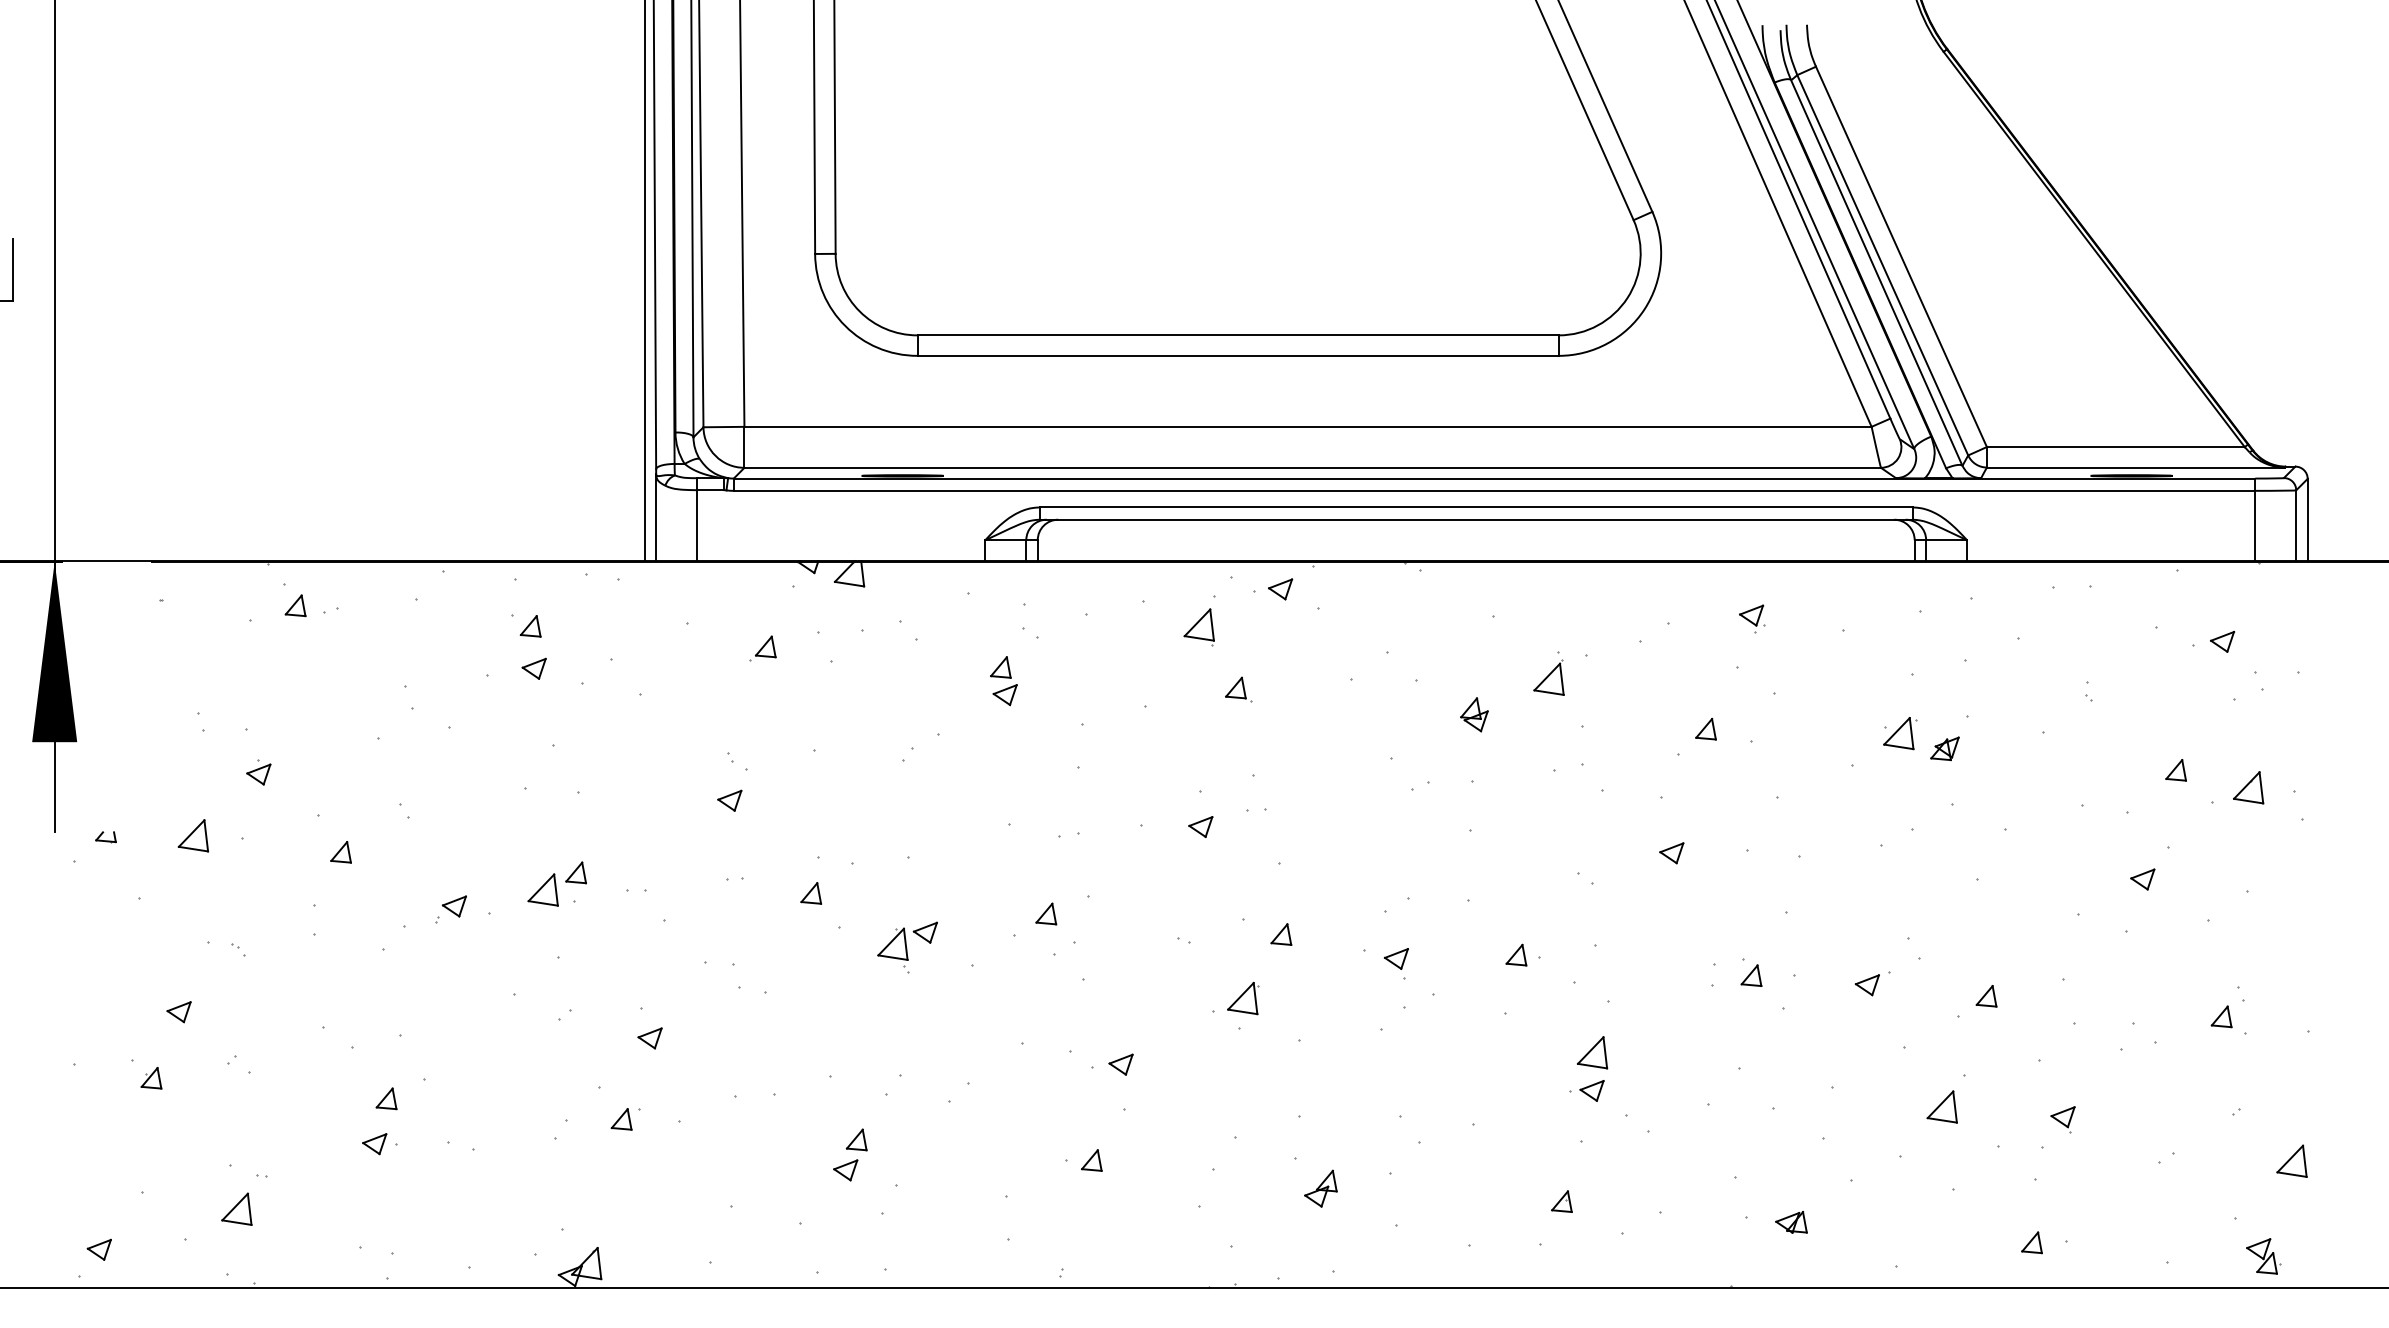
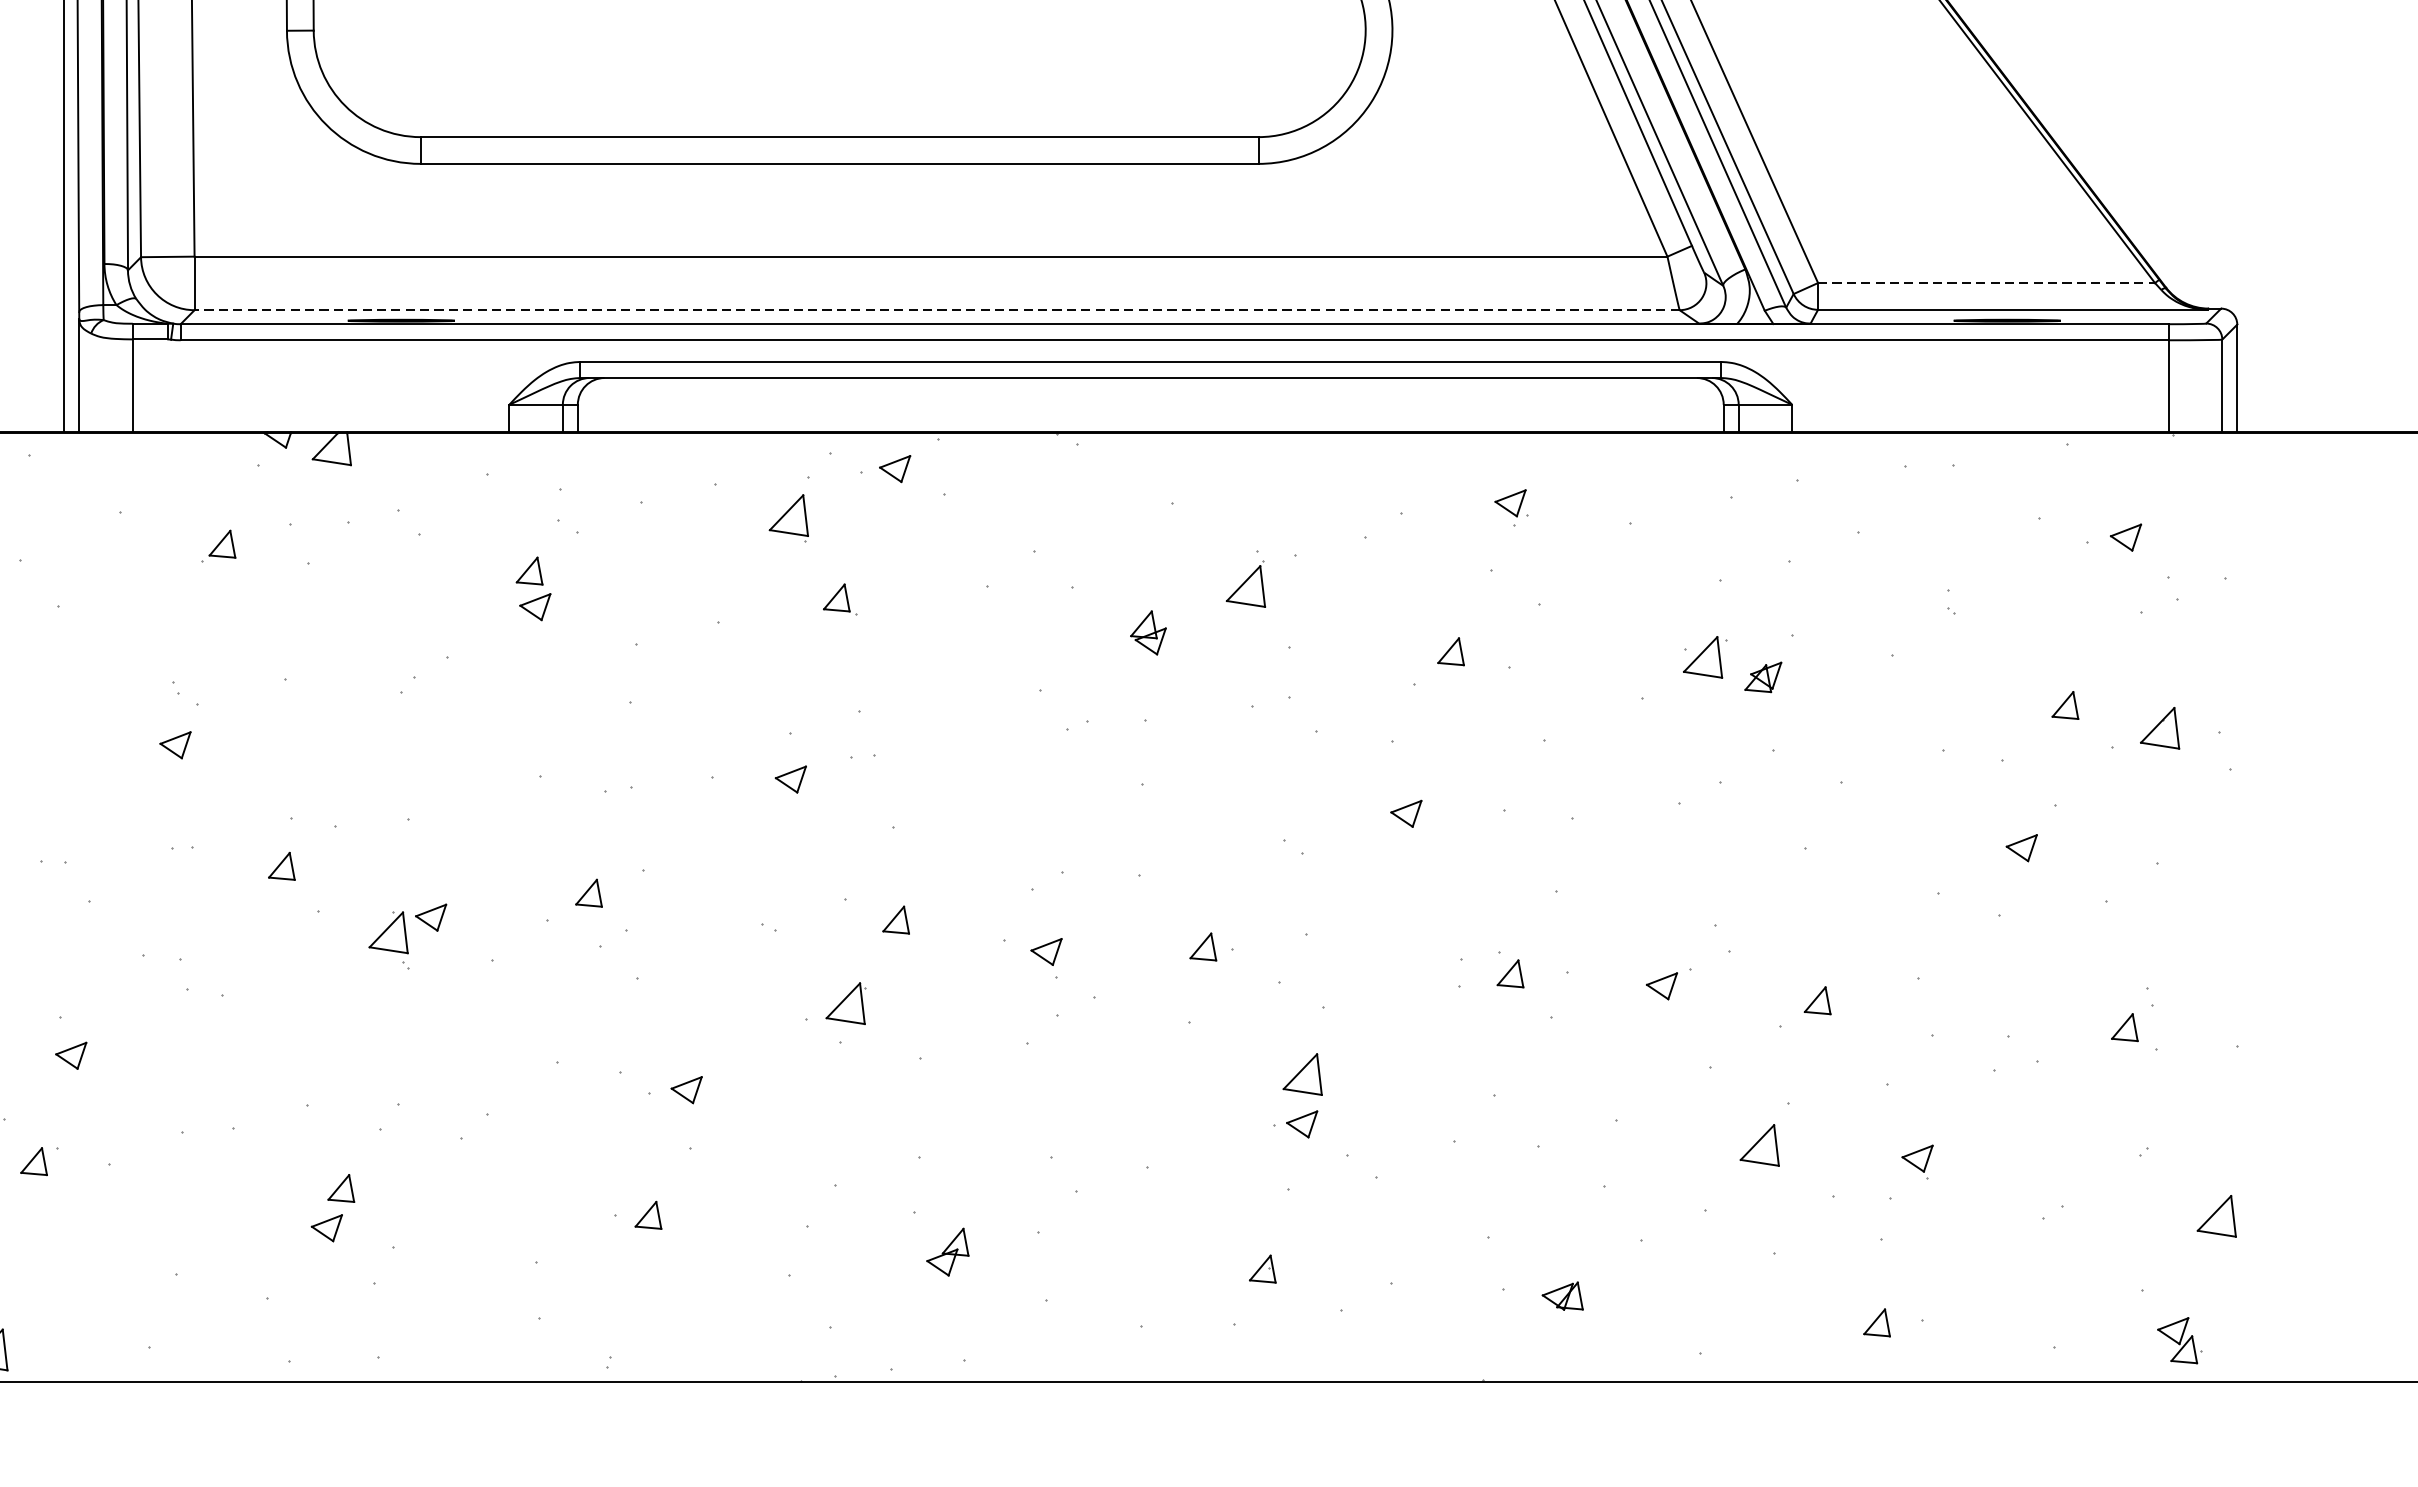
line: (2115, 447) -> (1986, 283), solid -> dashed
line: (1312, 467) -> (936, 309), solid -> dashed

